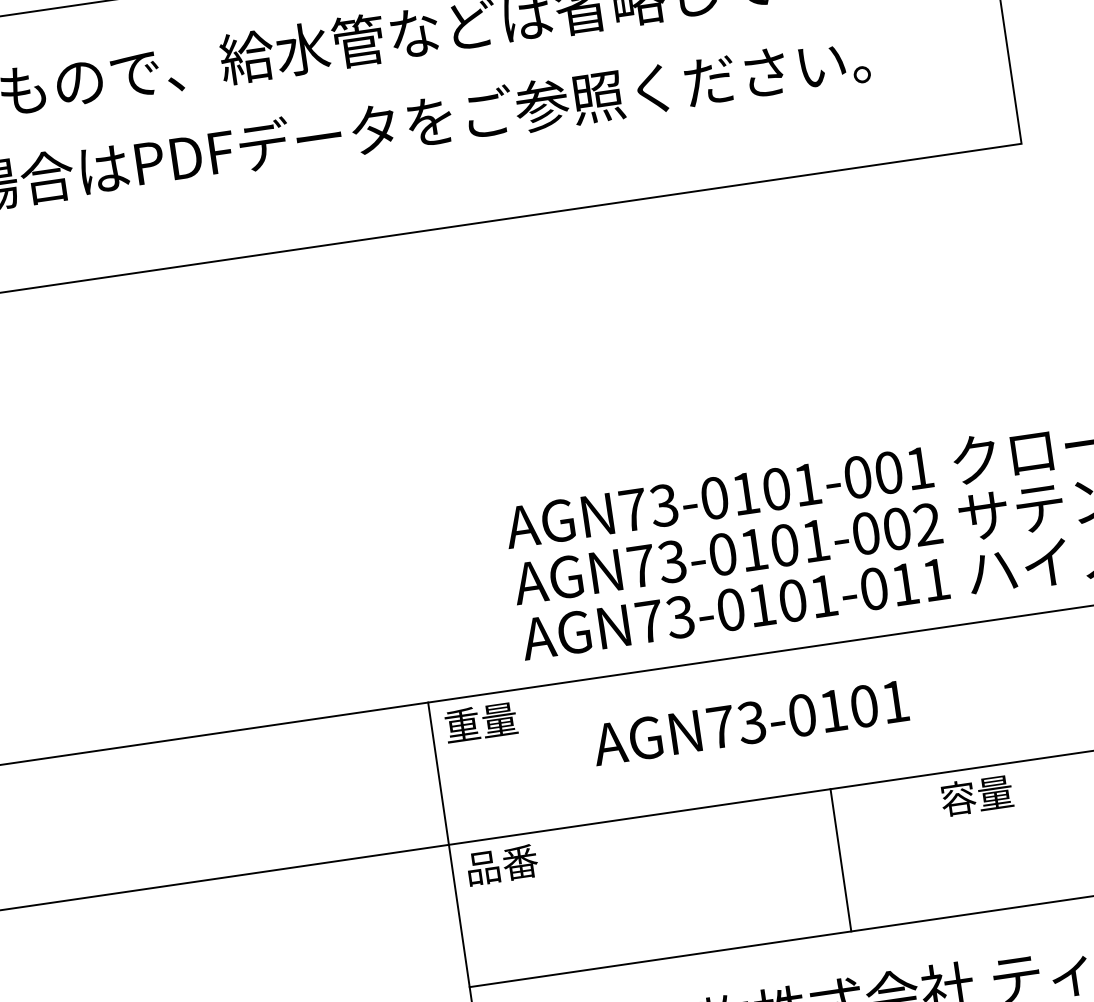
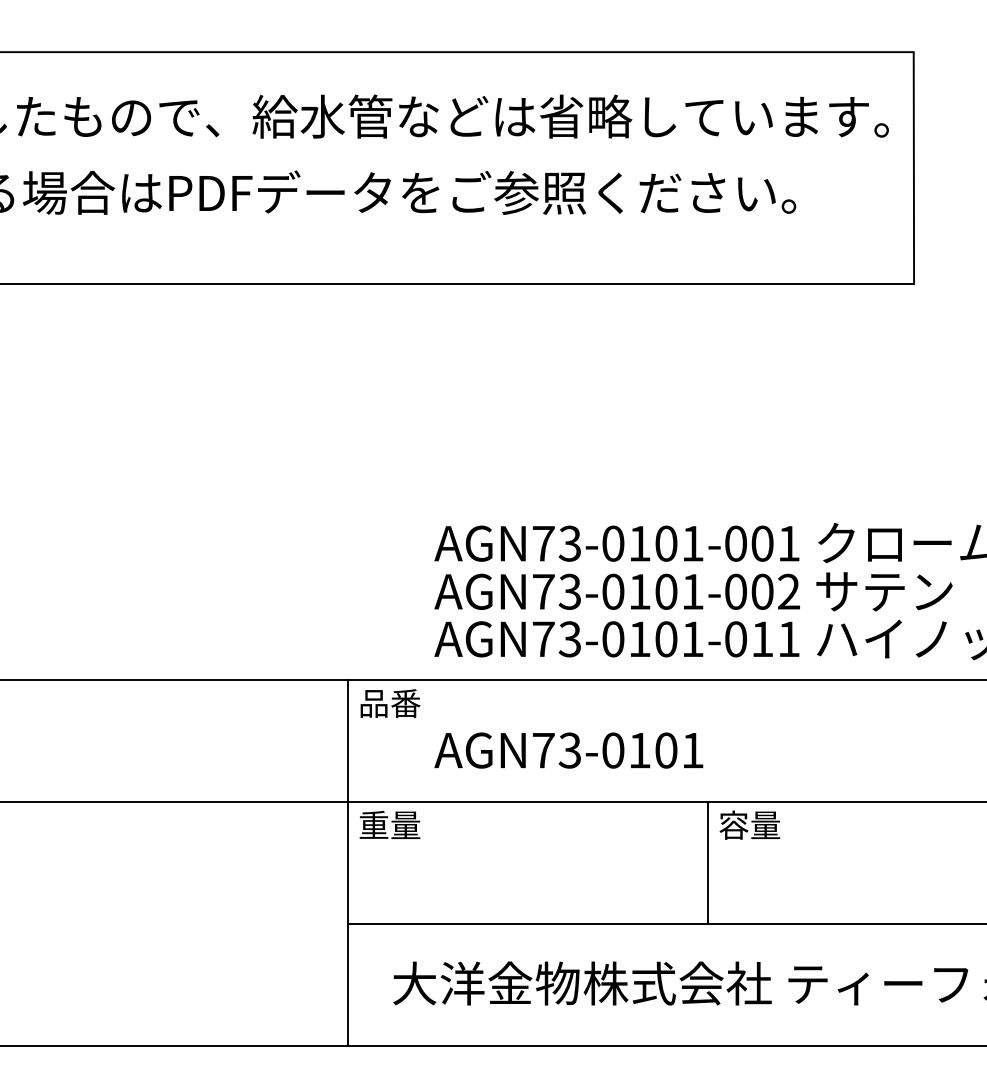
text: (480, 722) -> (389, 703), 重量 -> 品番
text: (750, 722) -> (568, 750), moved
text: (976, 794) -> (749, 824), moved
line: (840, 859) -> (707, 862), moved
text: (501, 864) -> (389, 824), 品番 -> 重量

